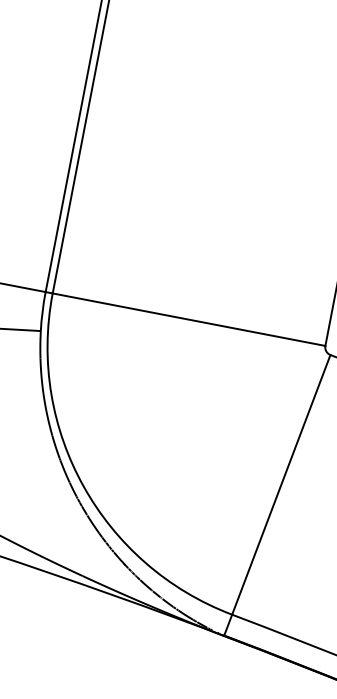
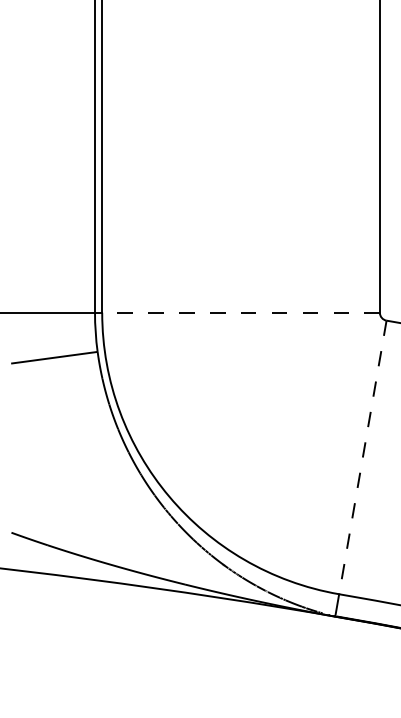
line: (189, 319) -> (241, 312), solid -> dashed
line: (280, 484) -> (362, 457), solid -> dashed

